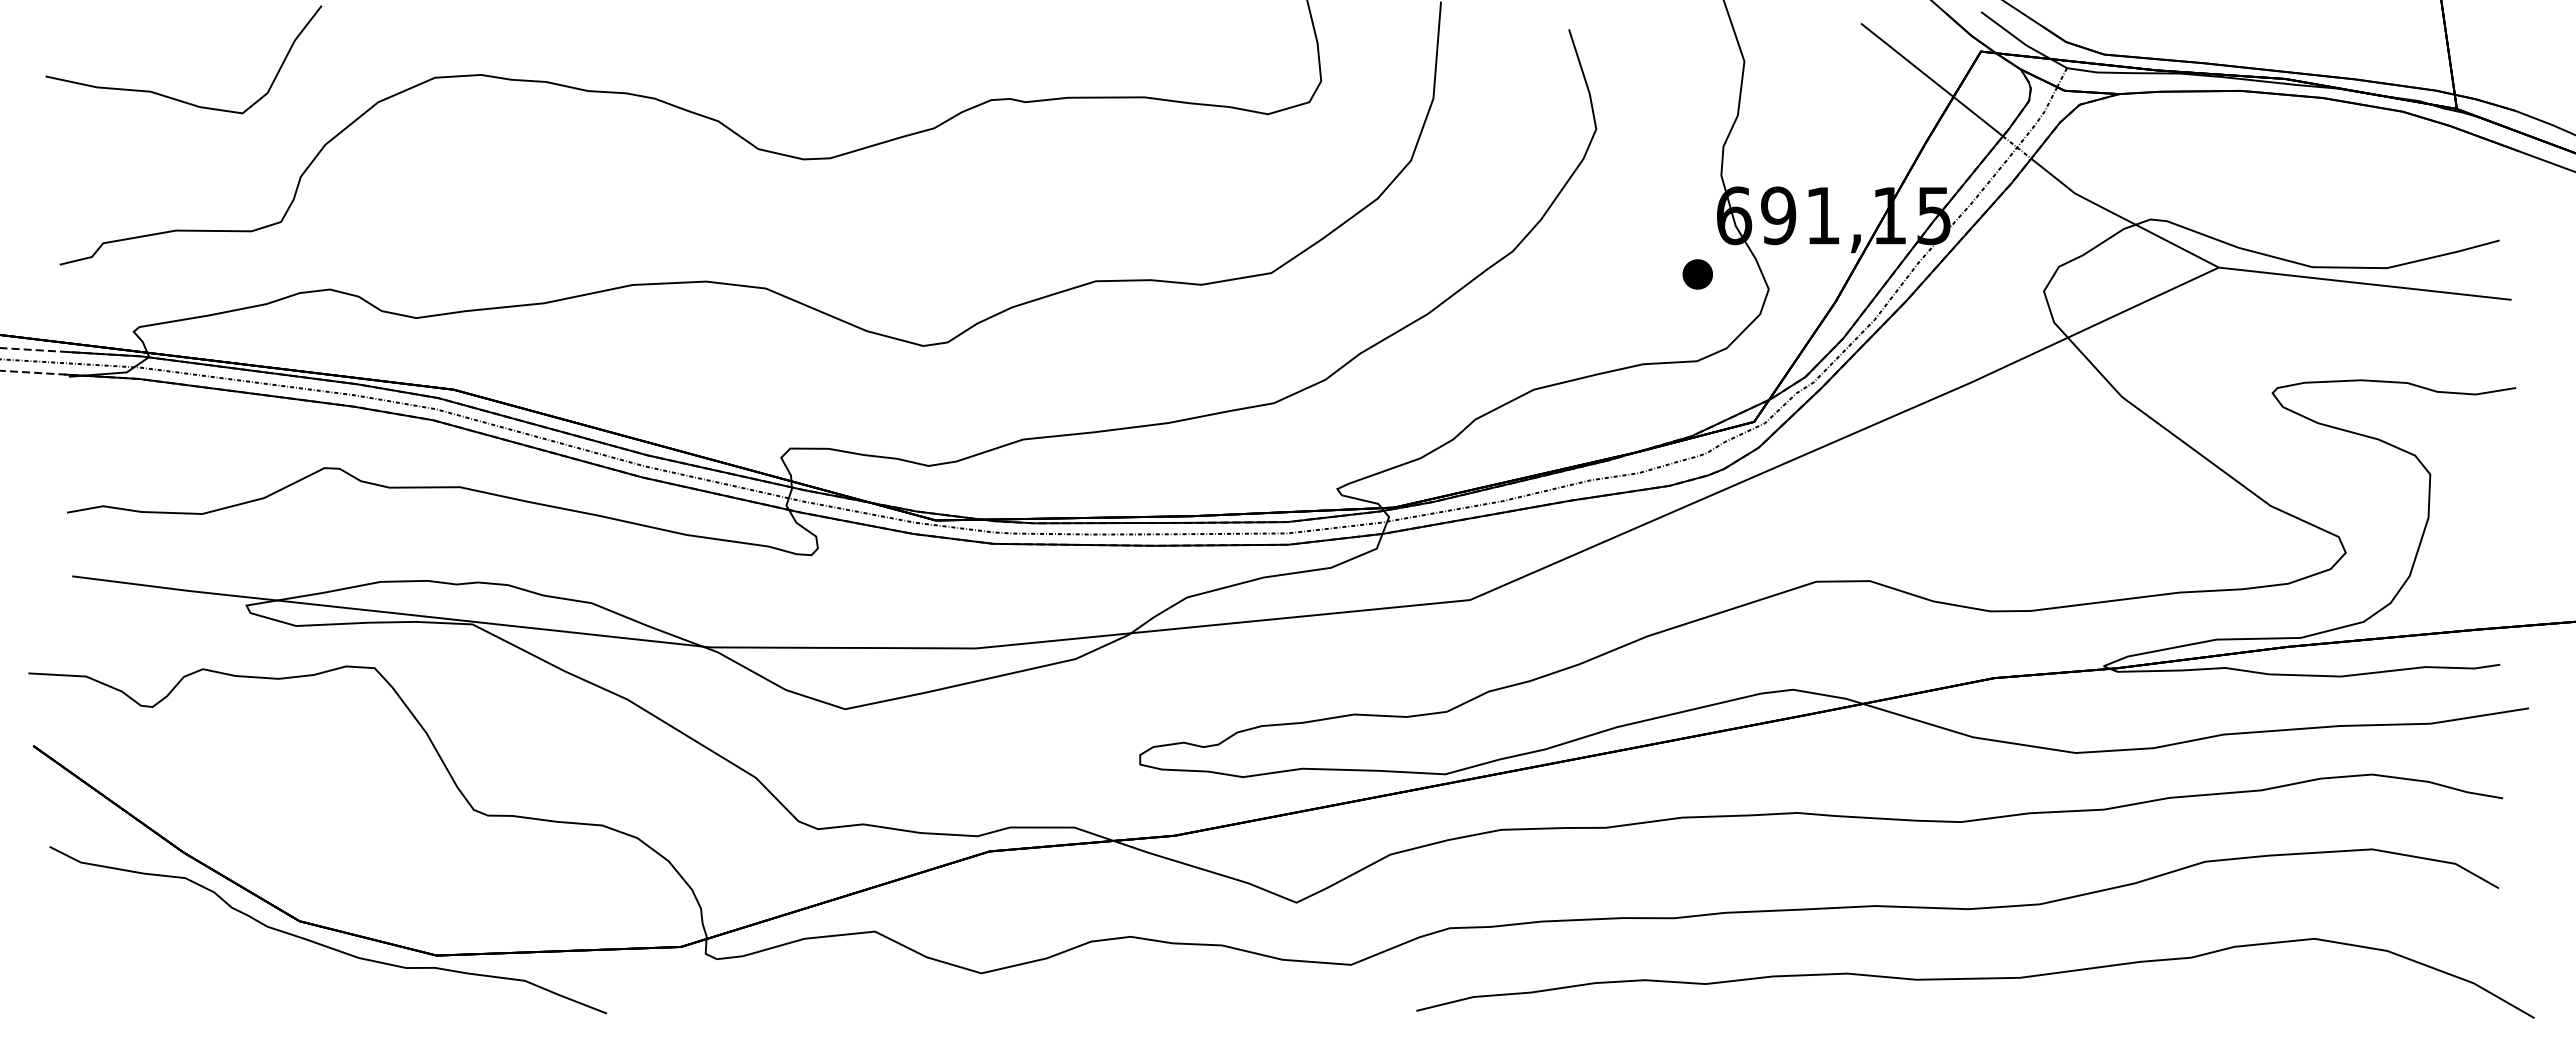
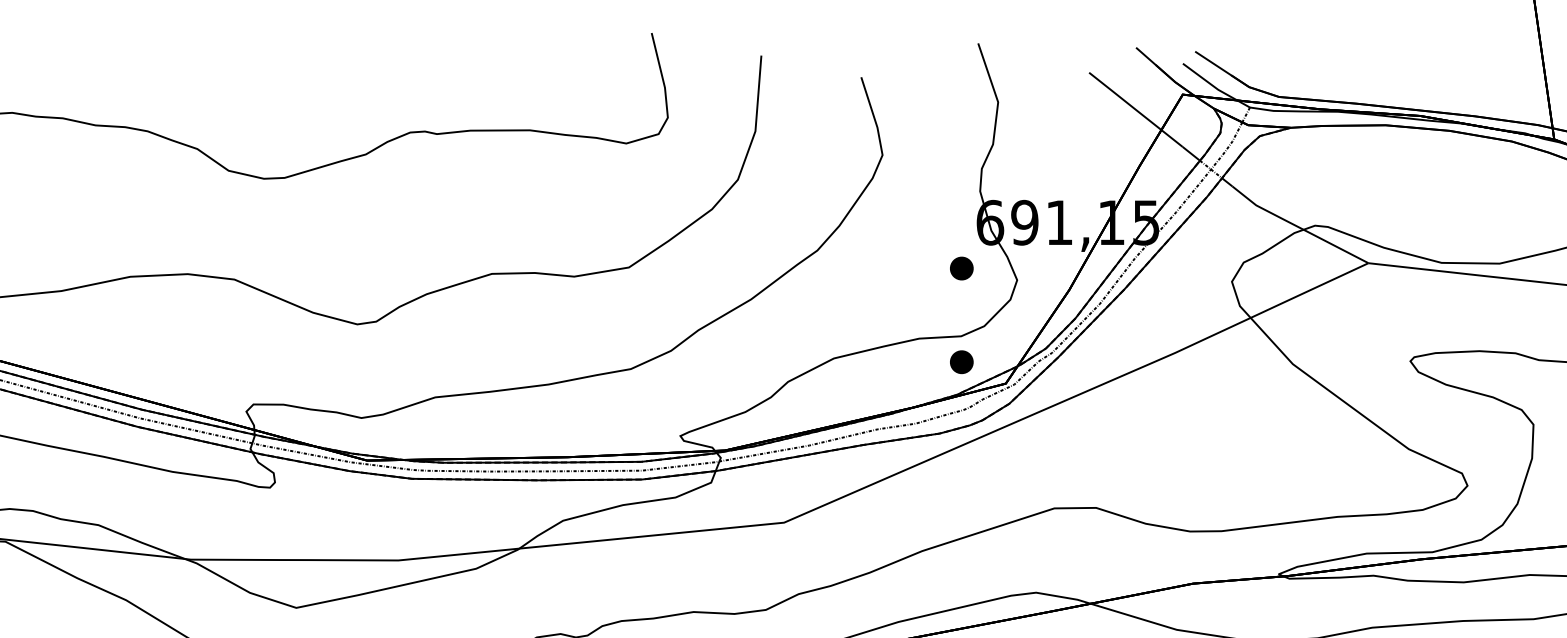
part: (1697, 394) -> (961, 362), added

